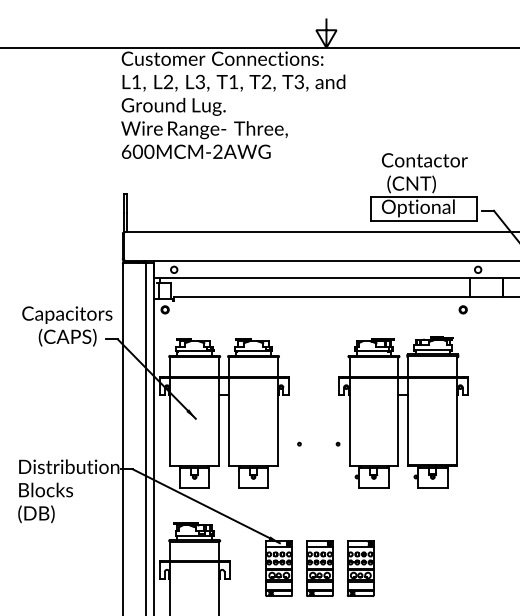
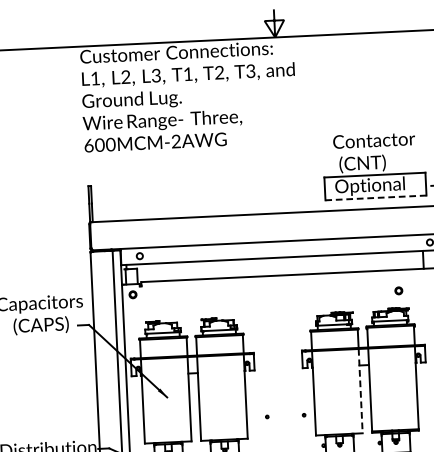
line: (423, 220) -> (375, 197), solid -> dashed
part: (462, 309) -> (398, 290), moved
line: (398, 422) -> (360, 391), solid -> dashed

